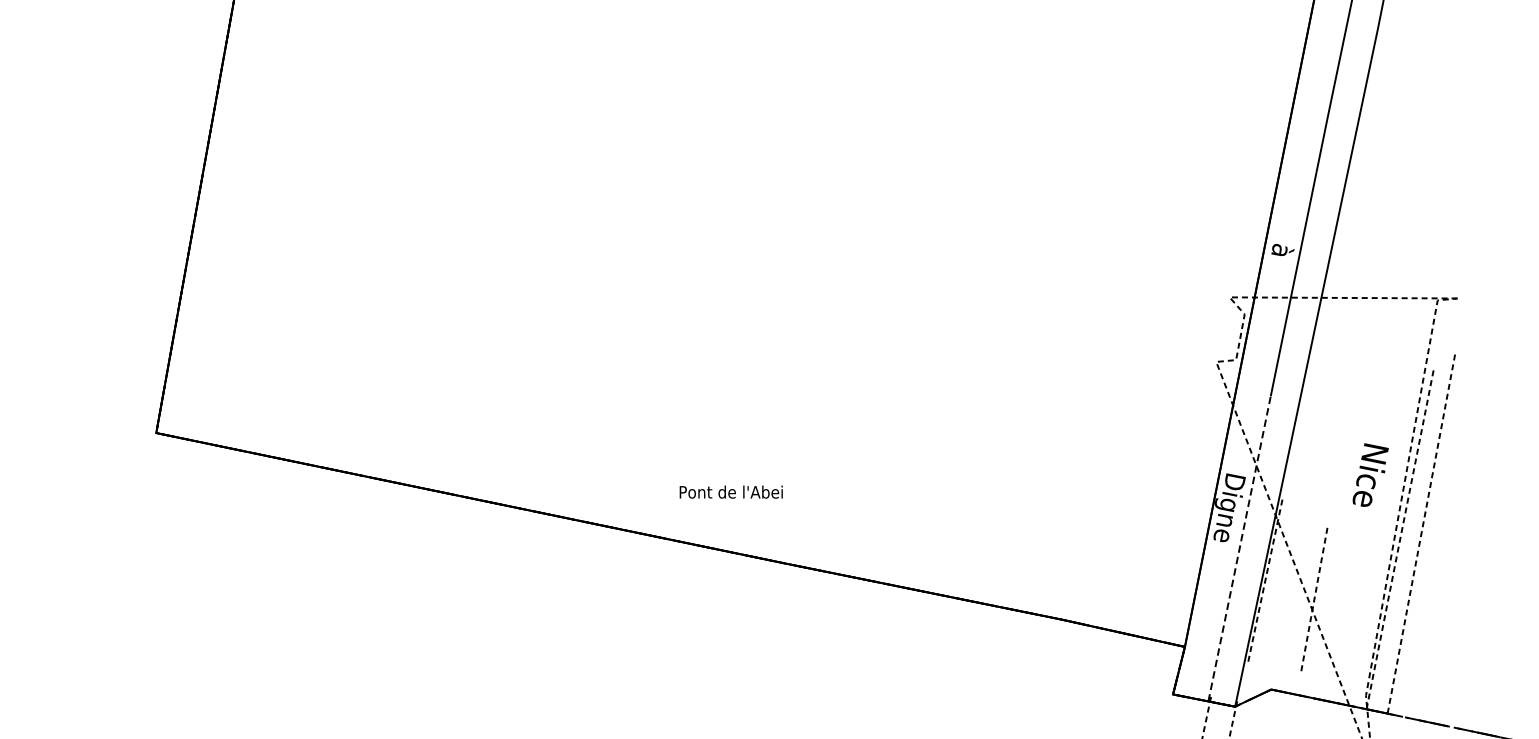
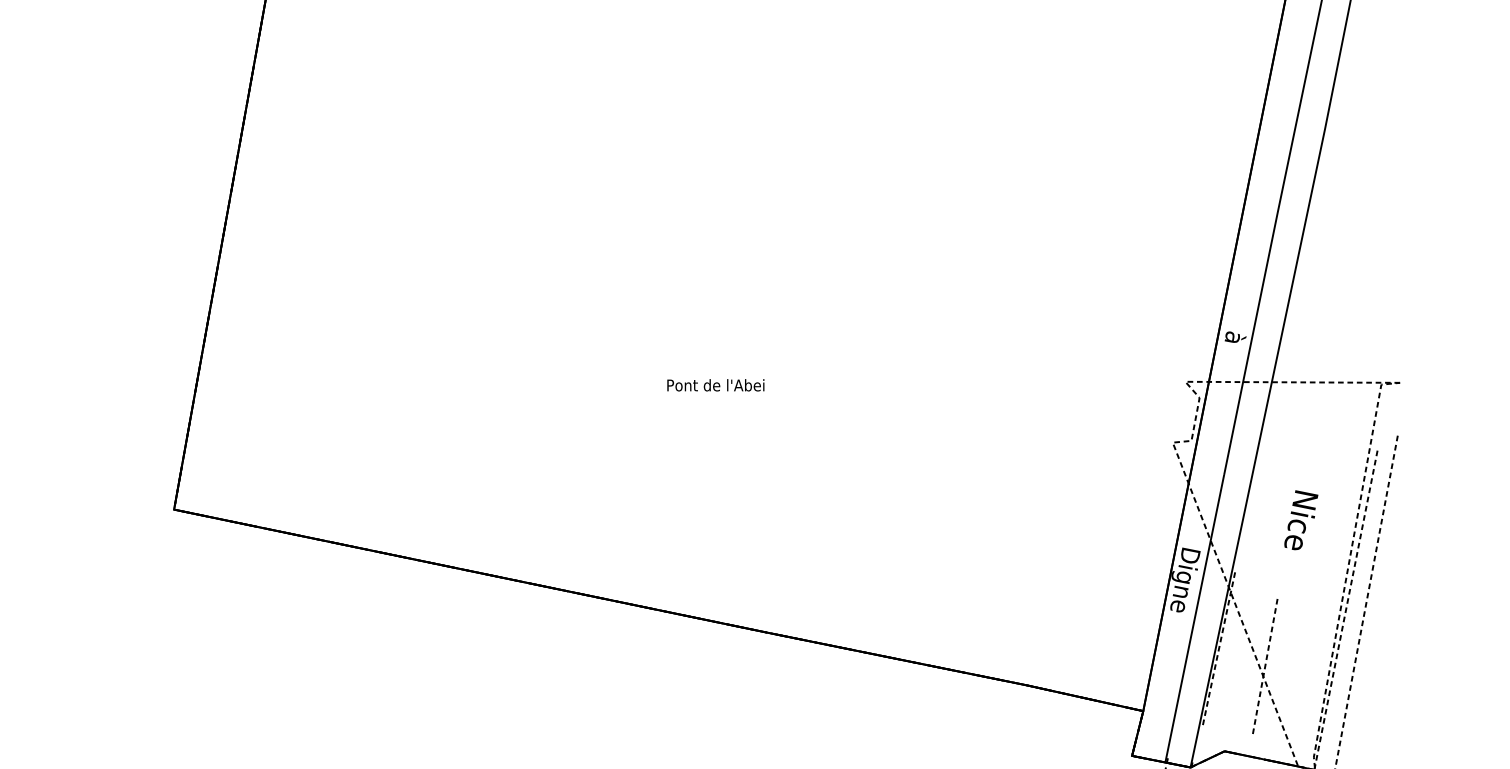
text: (1370, 475) -> (1301, 520), moved
text: (730, 492) -> (715, 385), moved
line: (1239, 548) -> (1194, 618), dashed -> solid

